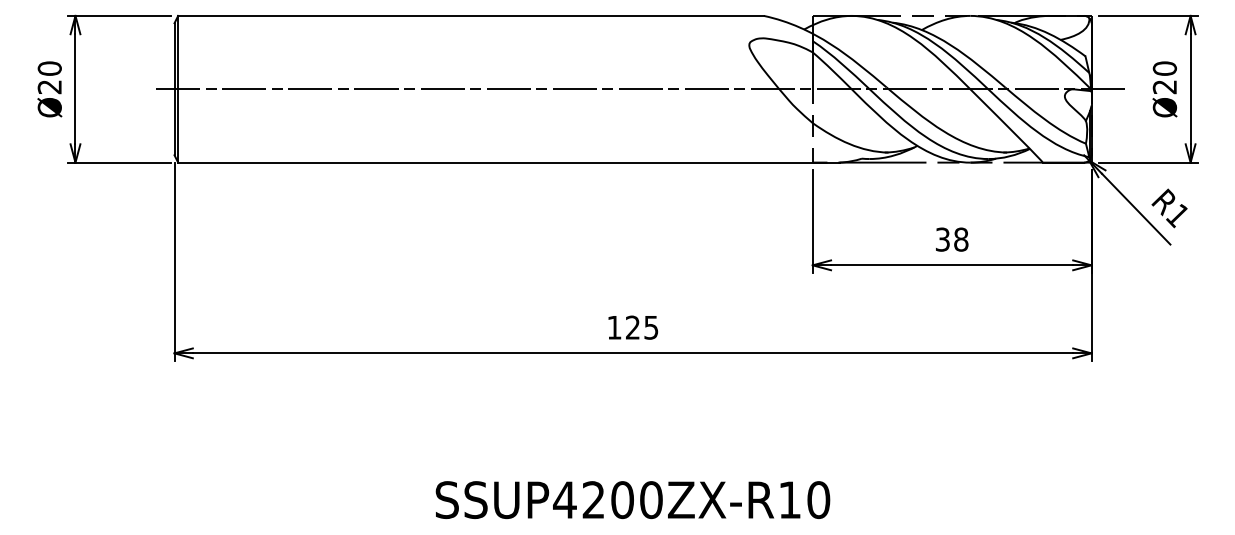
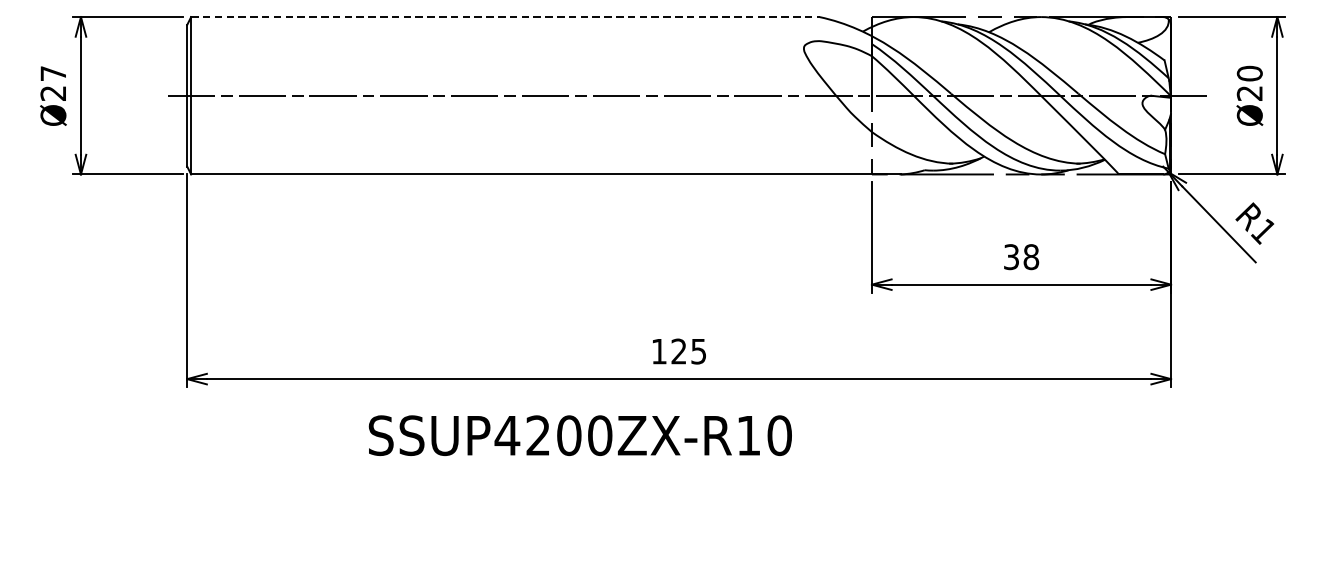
line: (471, 15) -> (505, 16), solid -> dashed
text: (49, 68) -> (53, 73), Ø20 -> Ø27
text: (632, 500) -> (579, 436), moved

